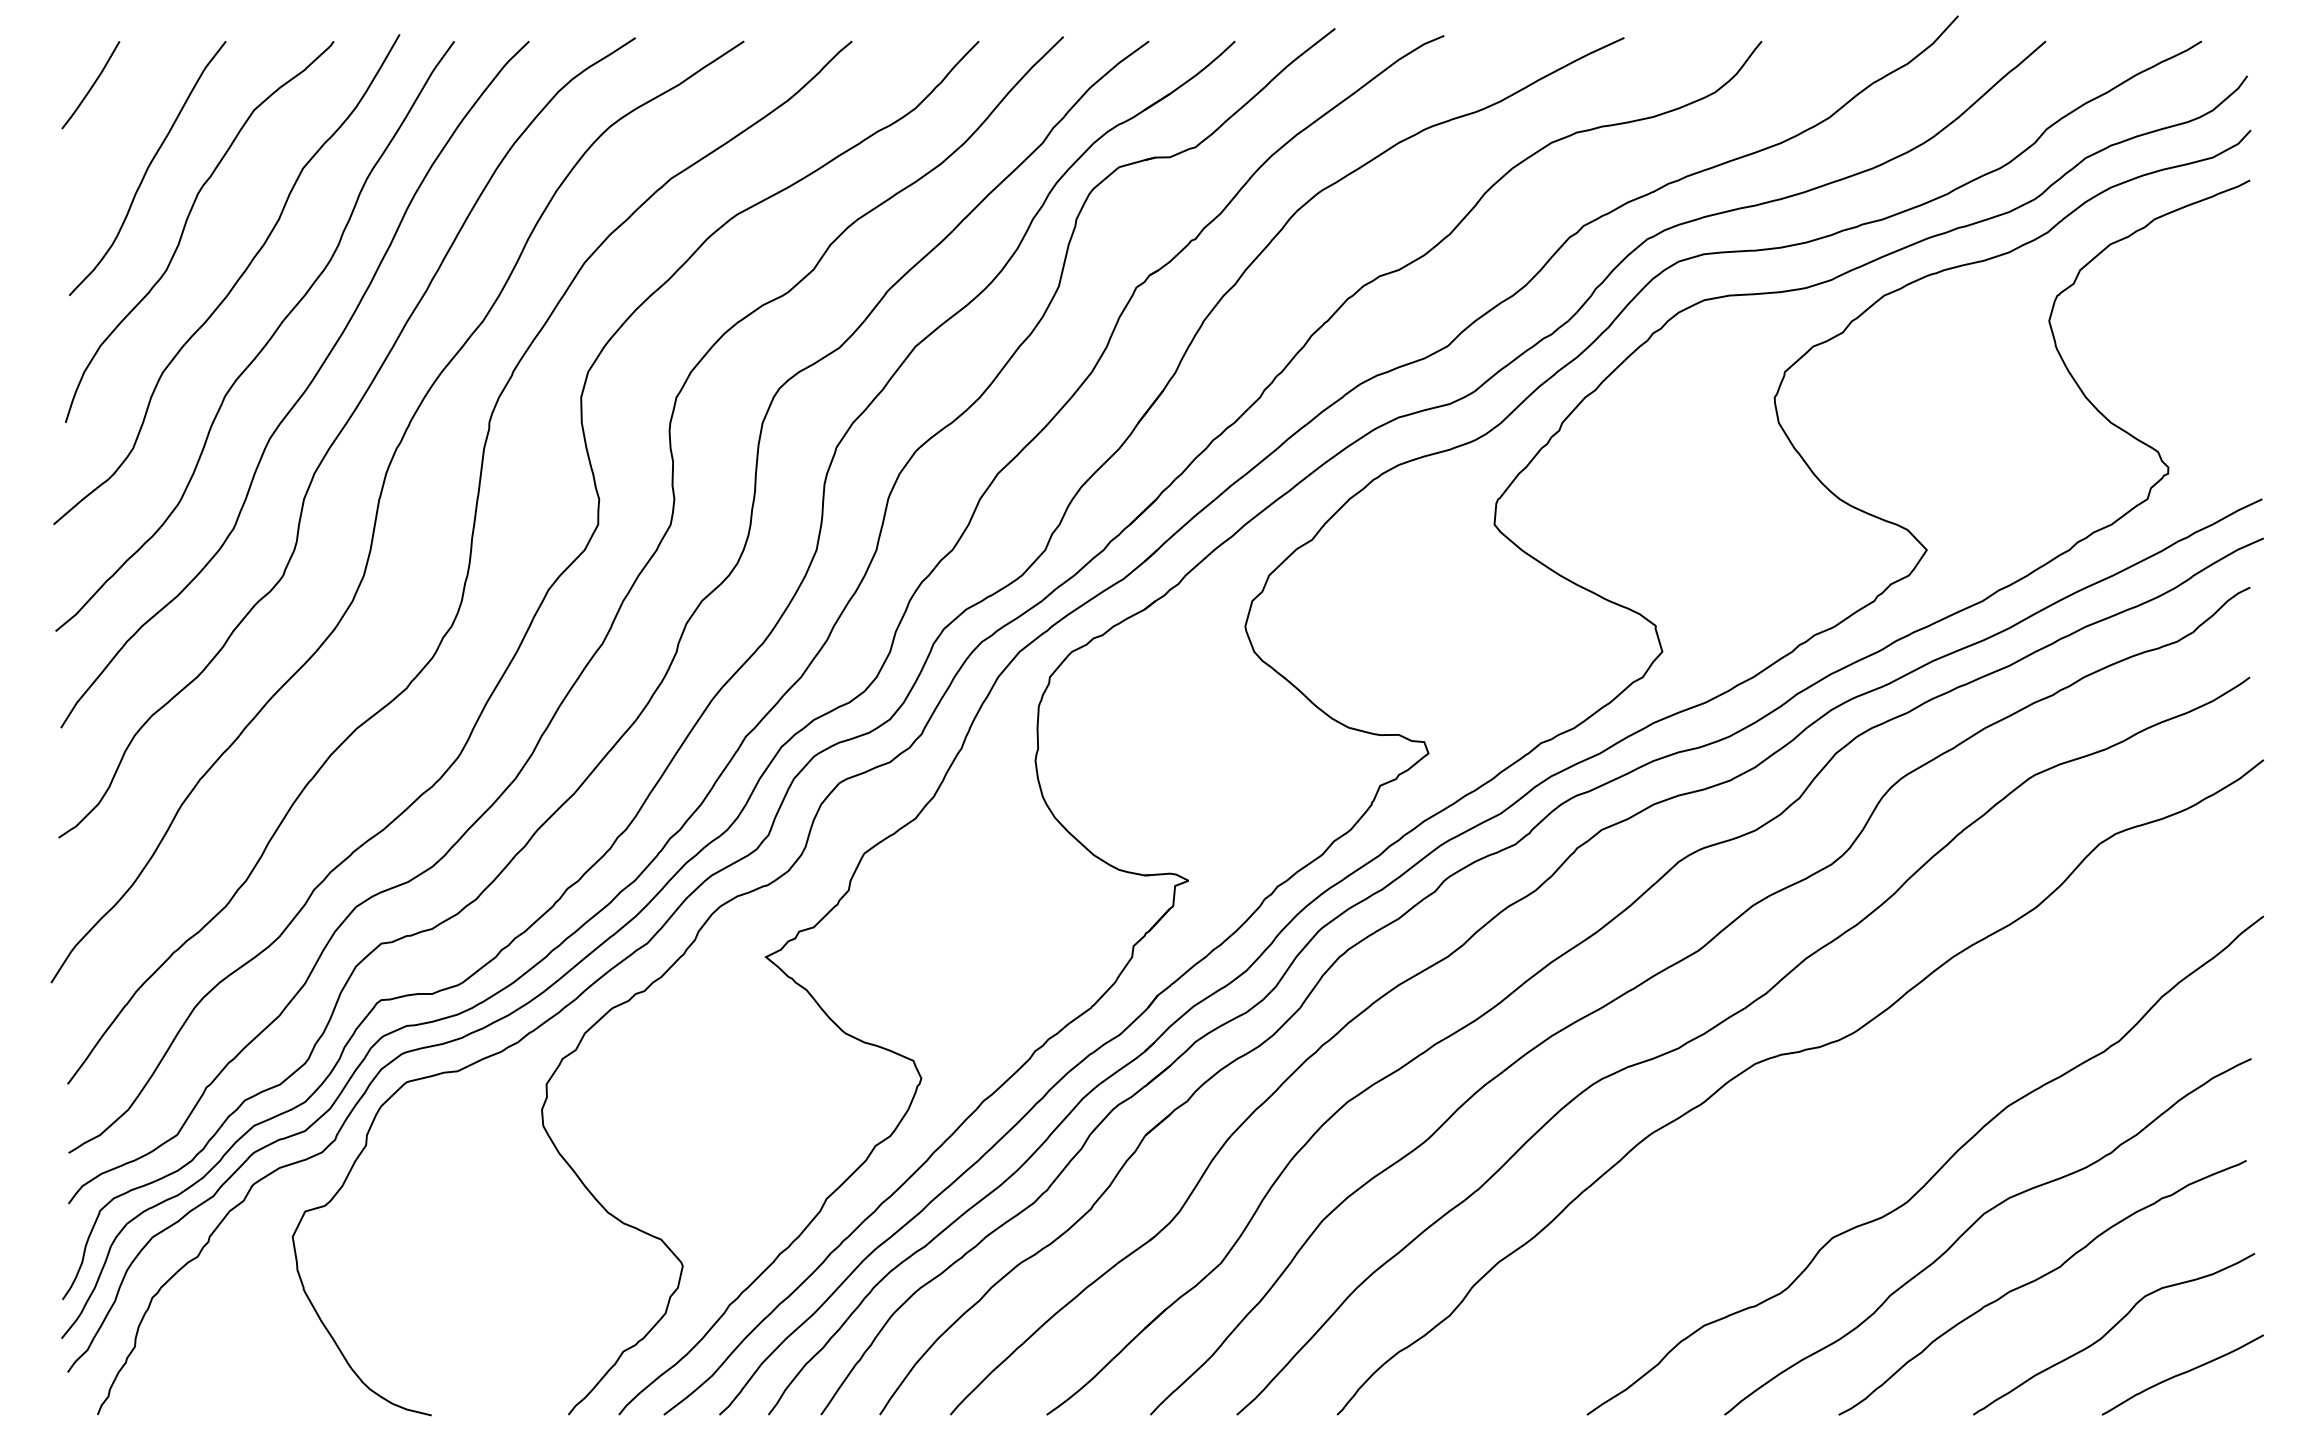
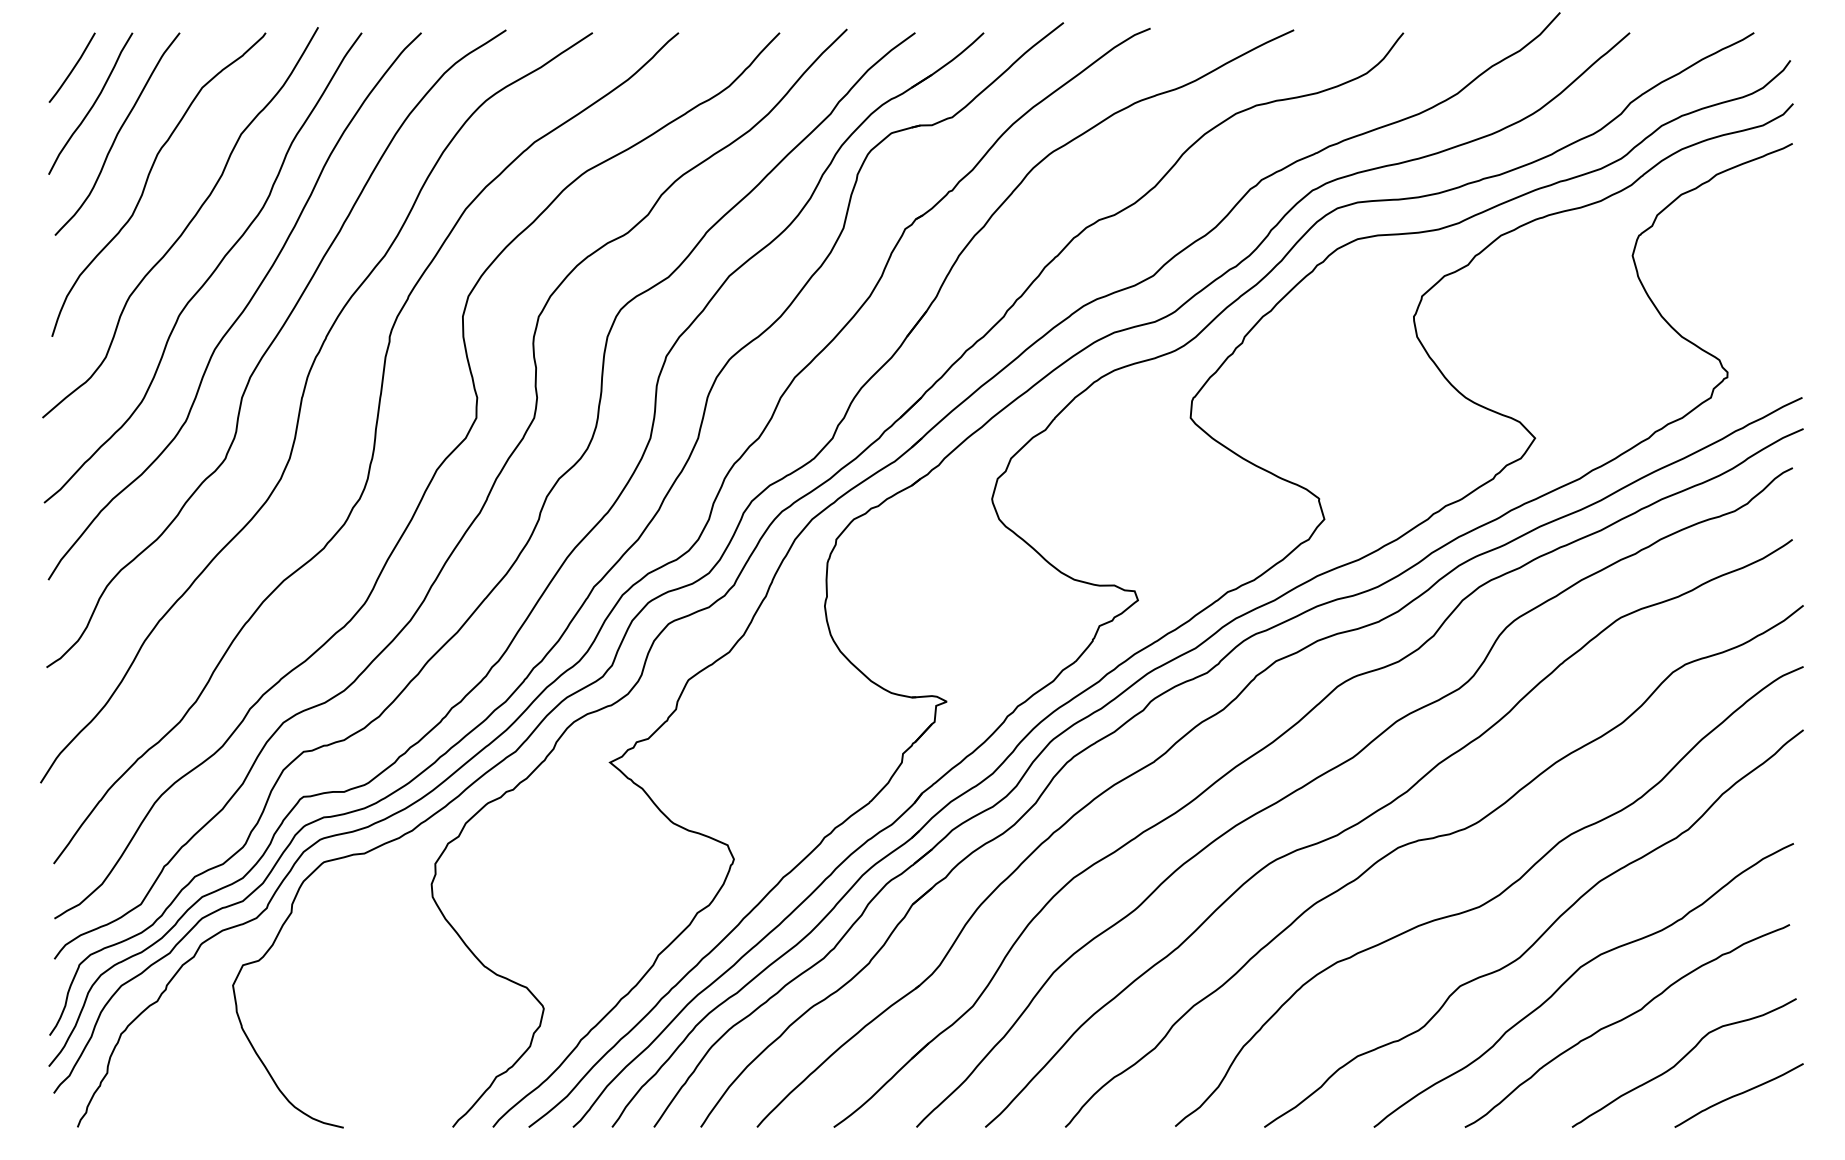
curve: (116, 131) -> (92, 104), added
curve: (1872, 1127) -> (1491, 898), added

